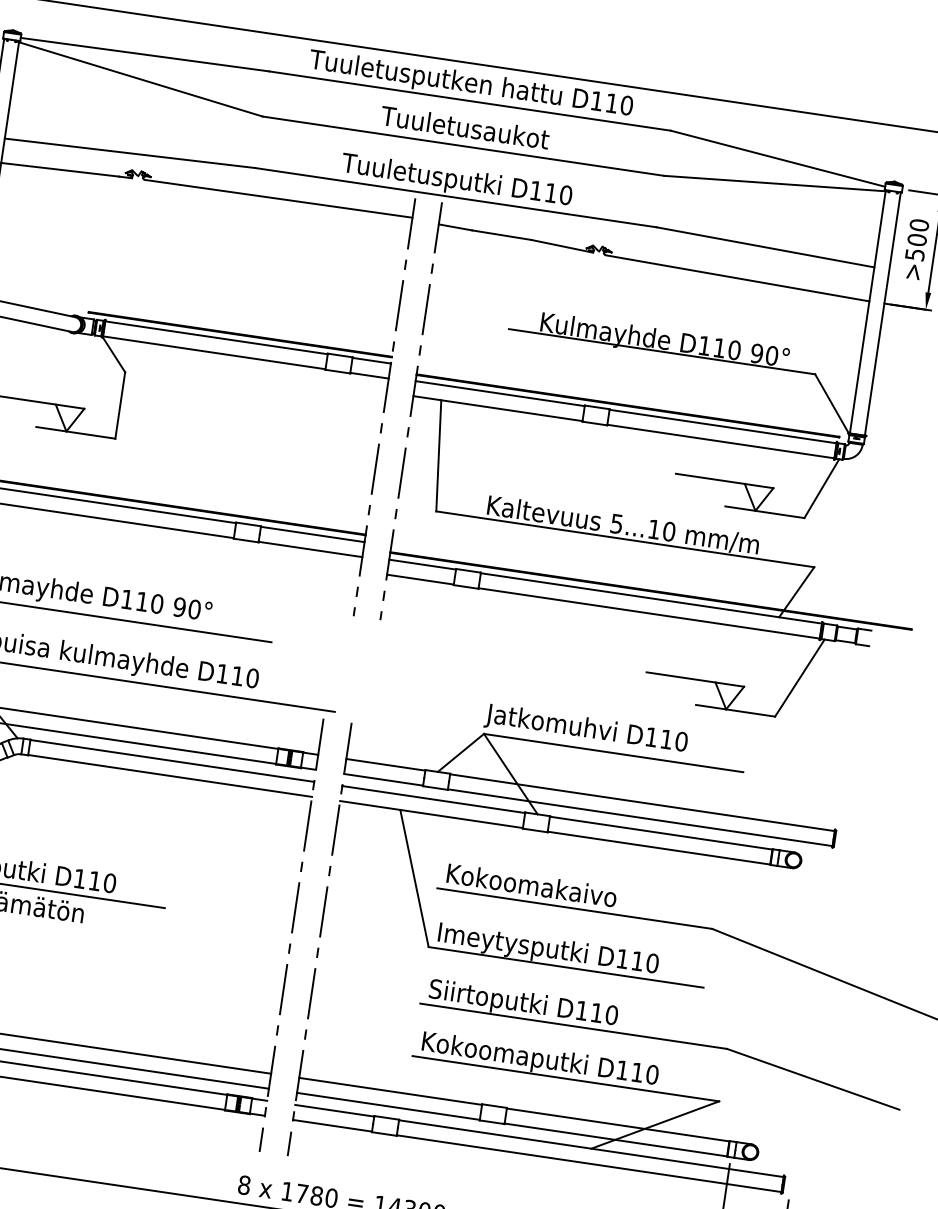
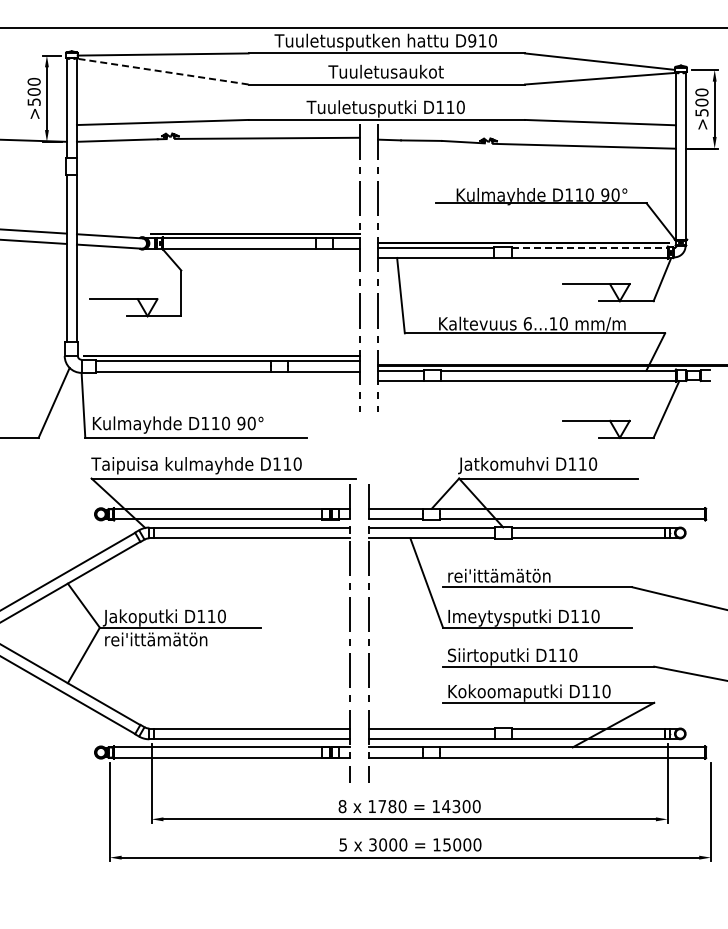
line: (139, 78) -> (161, 71), solid -> dashed
text: (597, 100) -> (472, 40), D110 -> D910
line: (724, 426) -> (590, 247), solid -> dashed
text: (616, 523) -> (527, 323), 5...10 -> 6...10
text: (532, 884) -> (506, 575), Kokoomakaivo -> rei'ittämätön

